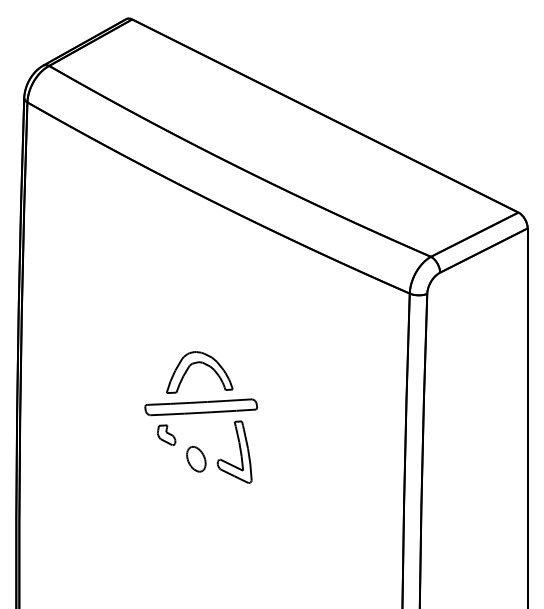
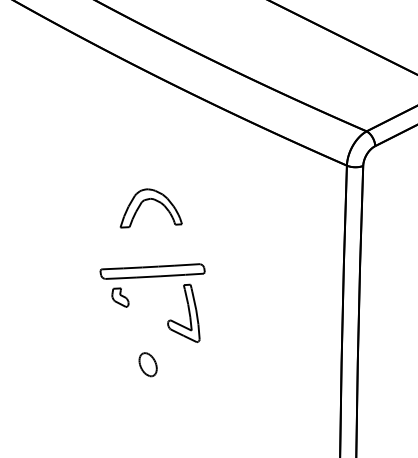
part: (203, 364) -> (154, 200), moved
part: (196, 459) -> (148, 364), moved

